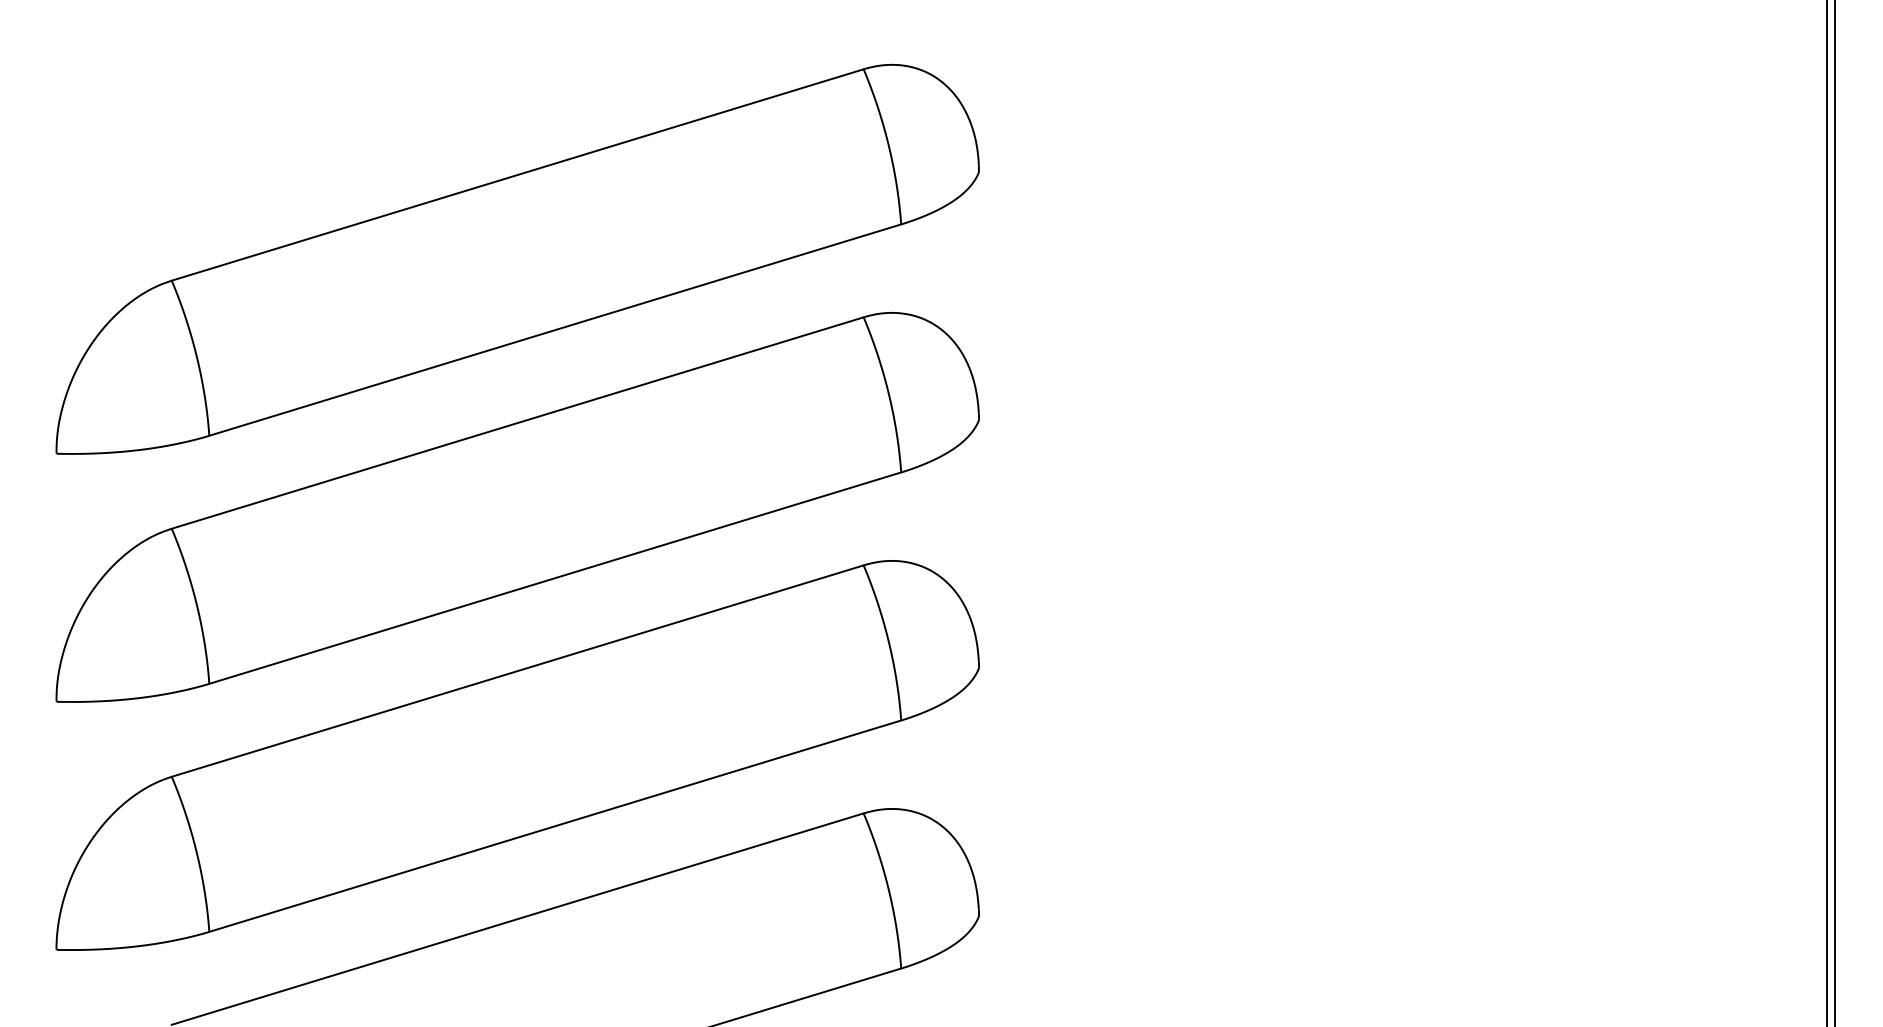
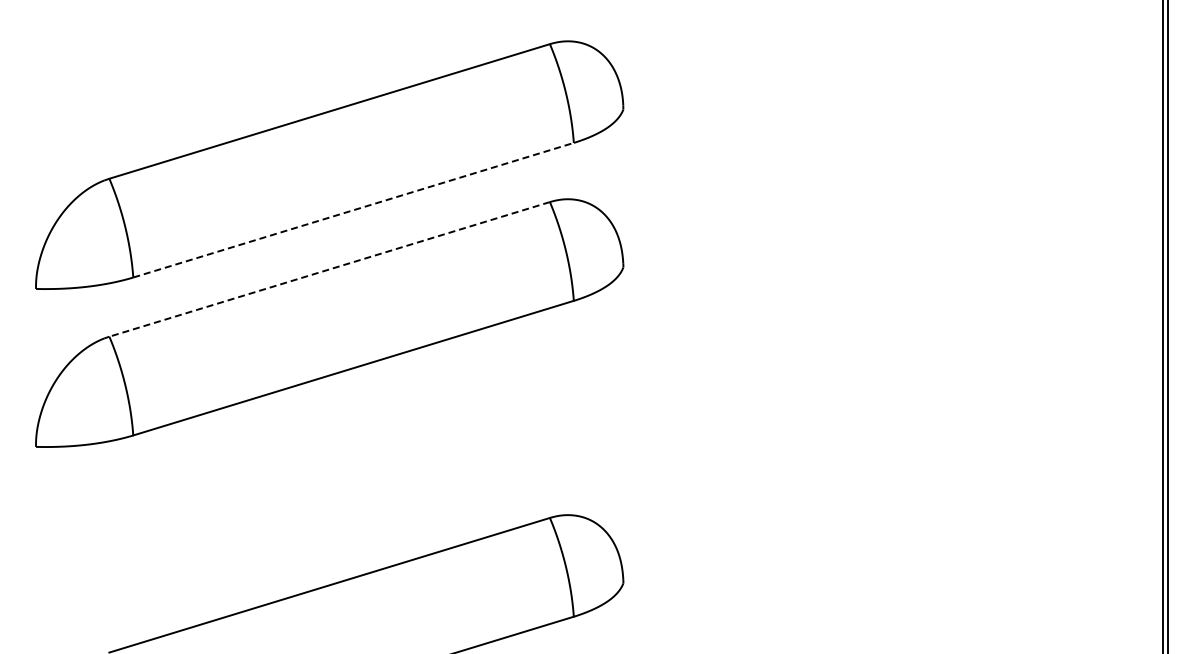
line: (556, 330) -> (354, 210), solid -> dashed
line: (517, 423) -> (329, 269), solid -> dashed
part: (517, 754) -> (329, 480), removed

